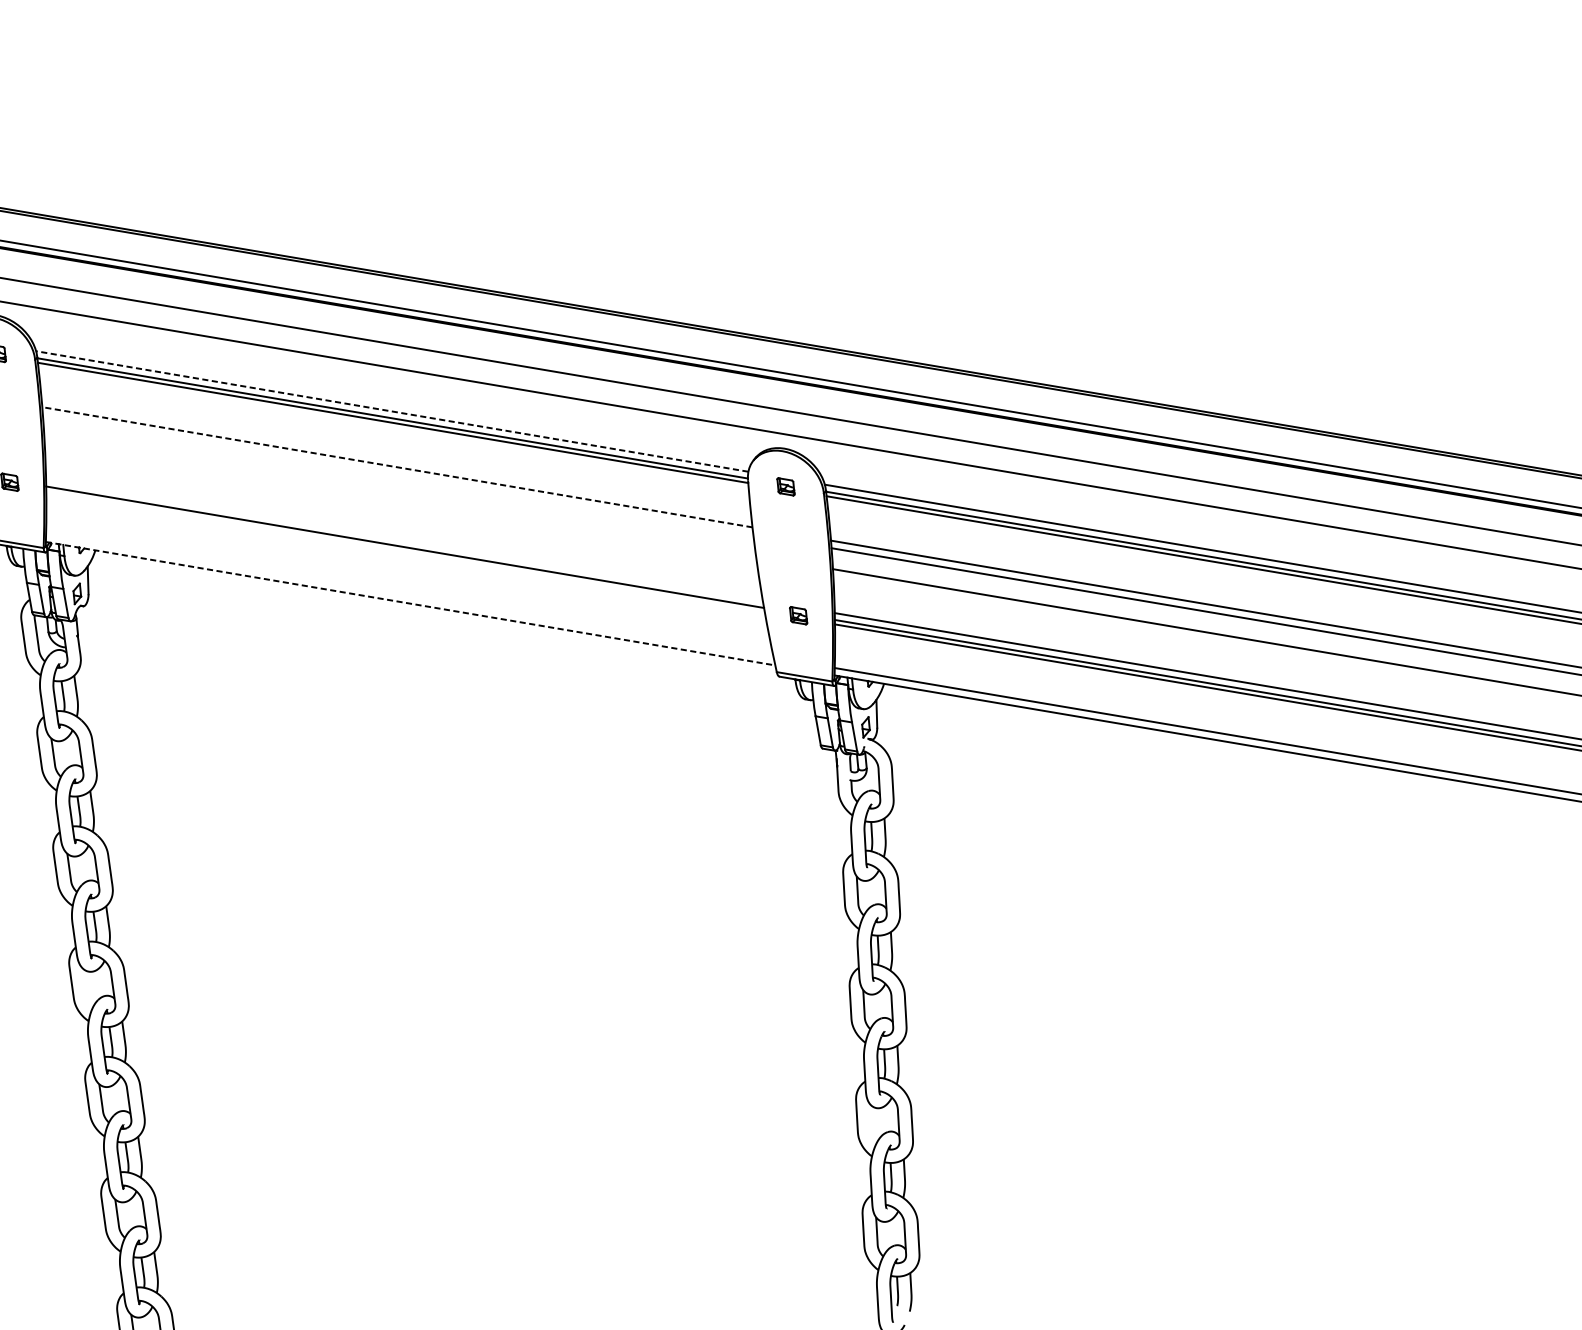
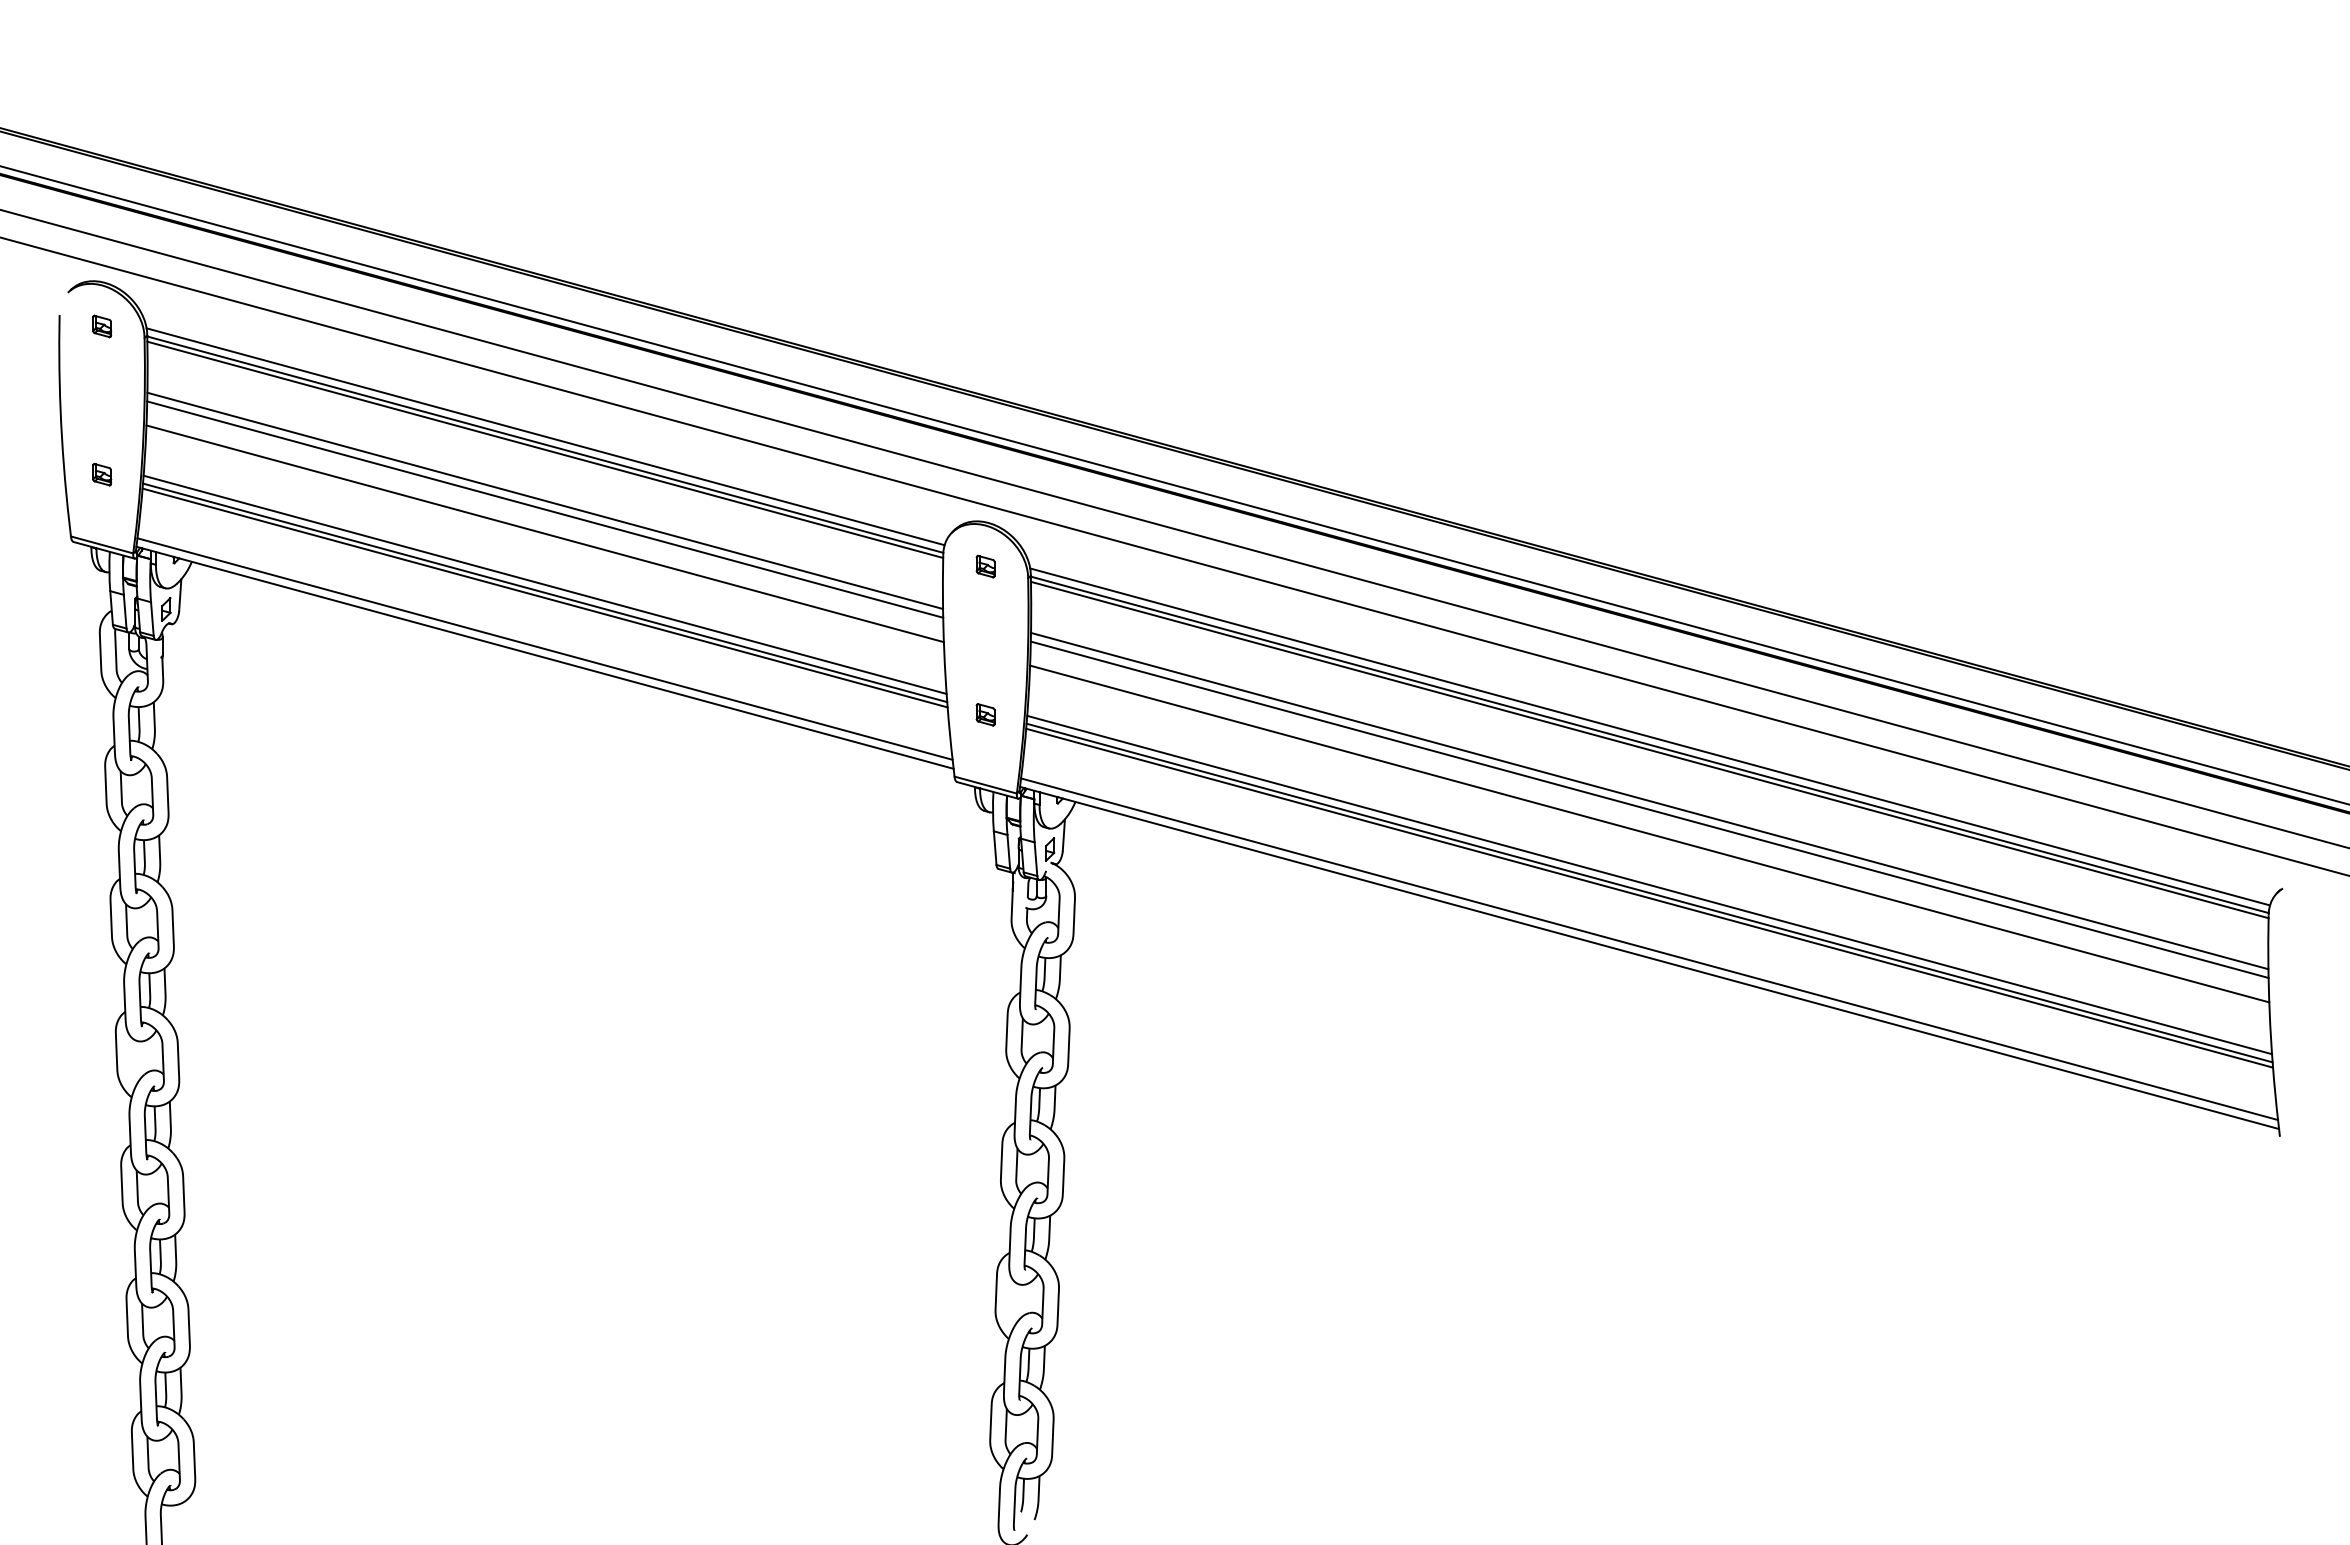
line: (392, 411) -> (545, 436), dashed -> solid
line: (396, 467) -> (544, 500), dashed -> solid
line: (398, 474) -> (545, 509), added
line: (399, 495) -> (544, 533), added
line: (403, 540) -> (544, 584), added
line: (405, 551) -> (544, 597), added
line: (409, 595) -> (544, 648), added
line: (410, 603) -> (545, 657), dashed -> solid

